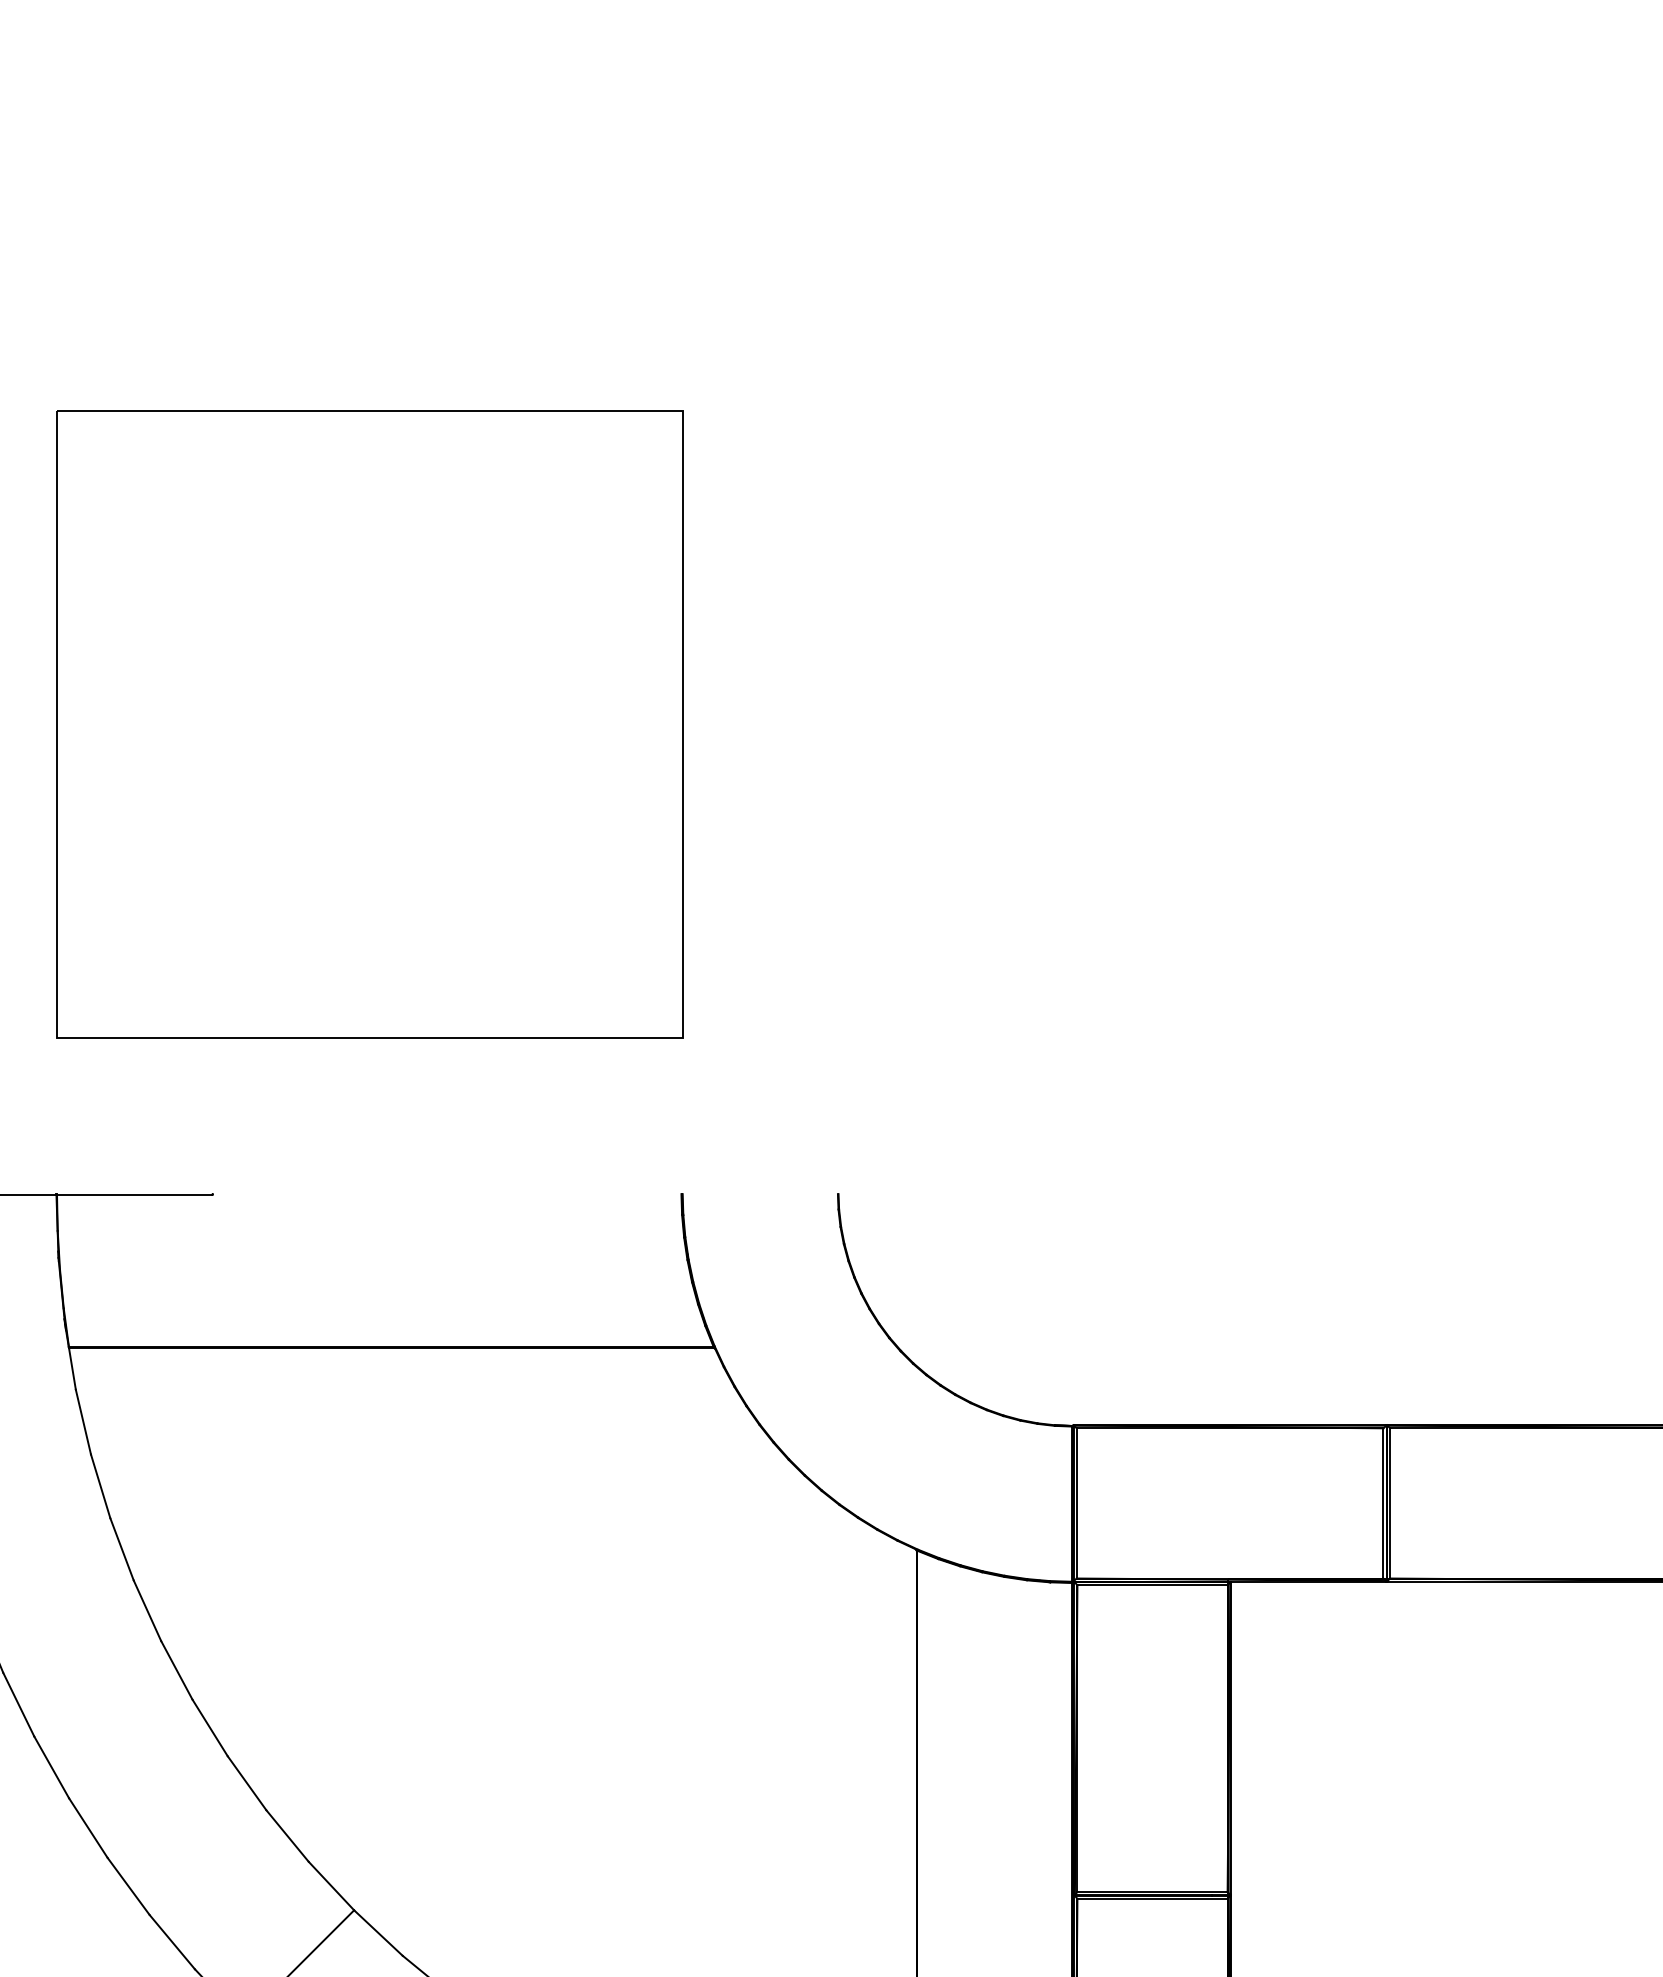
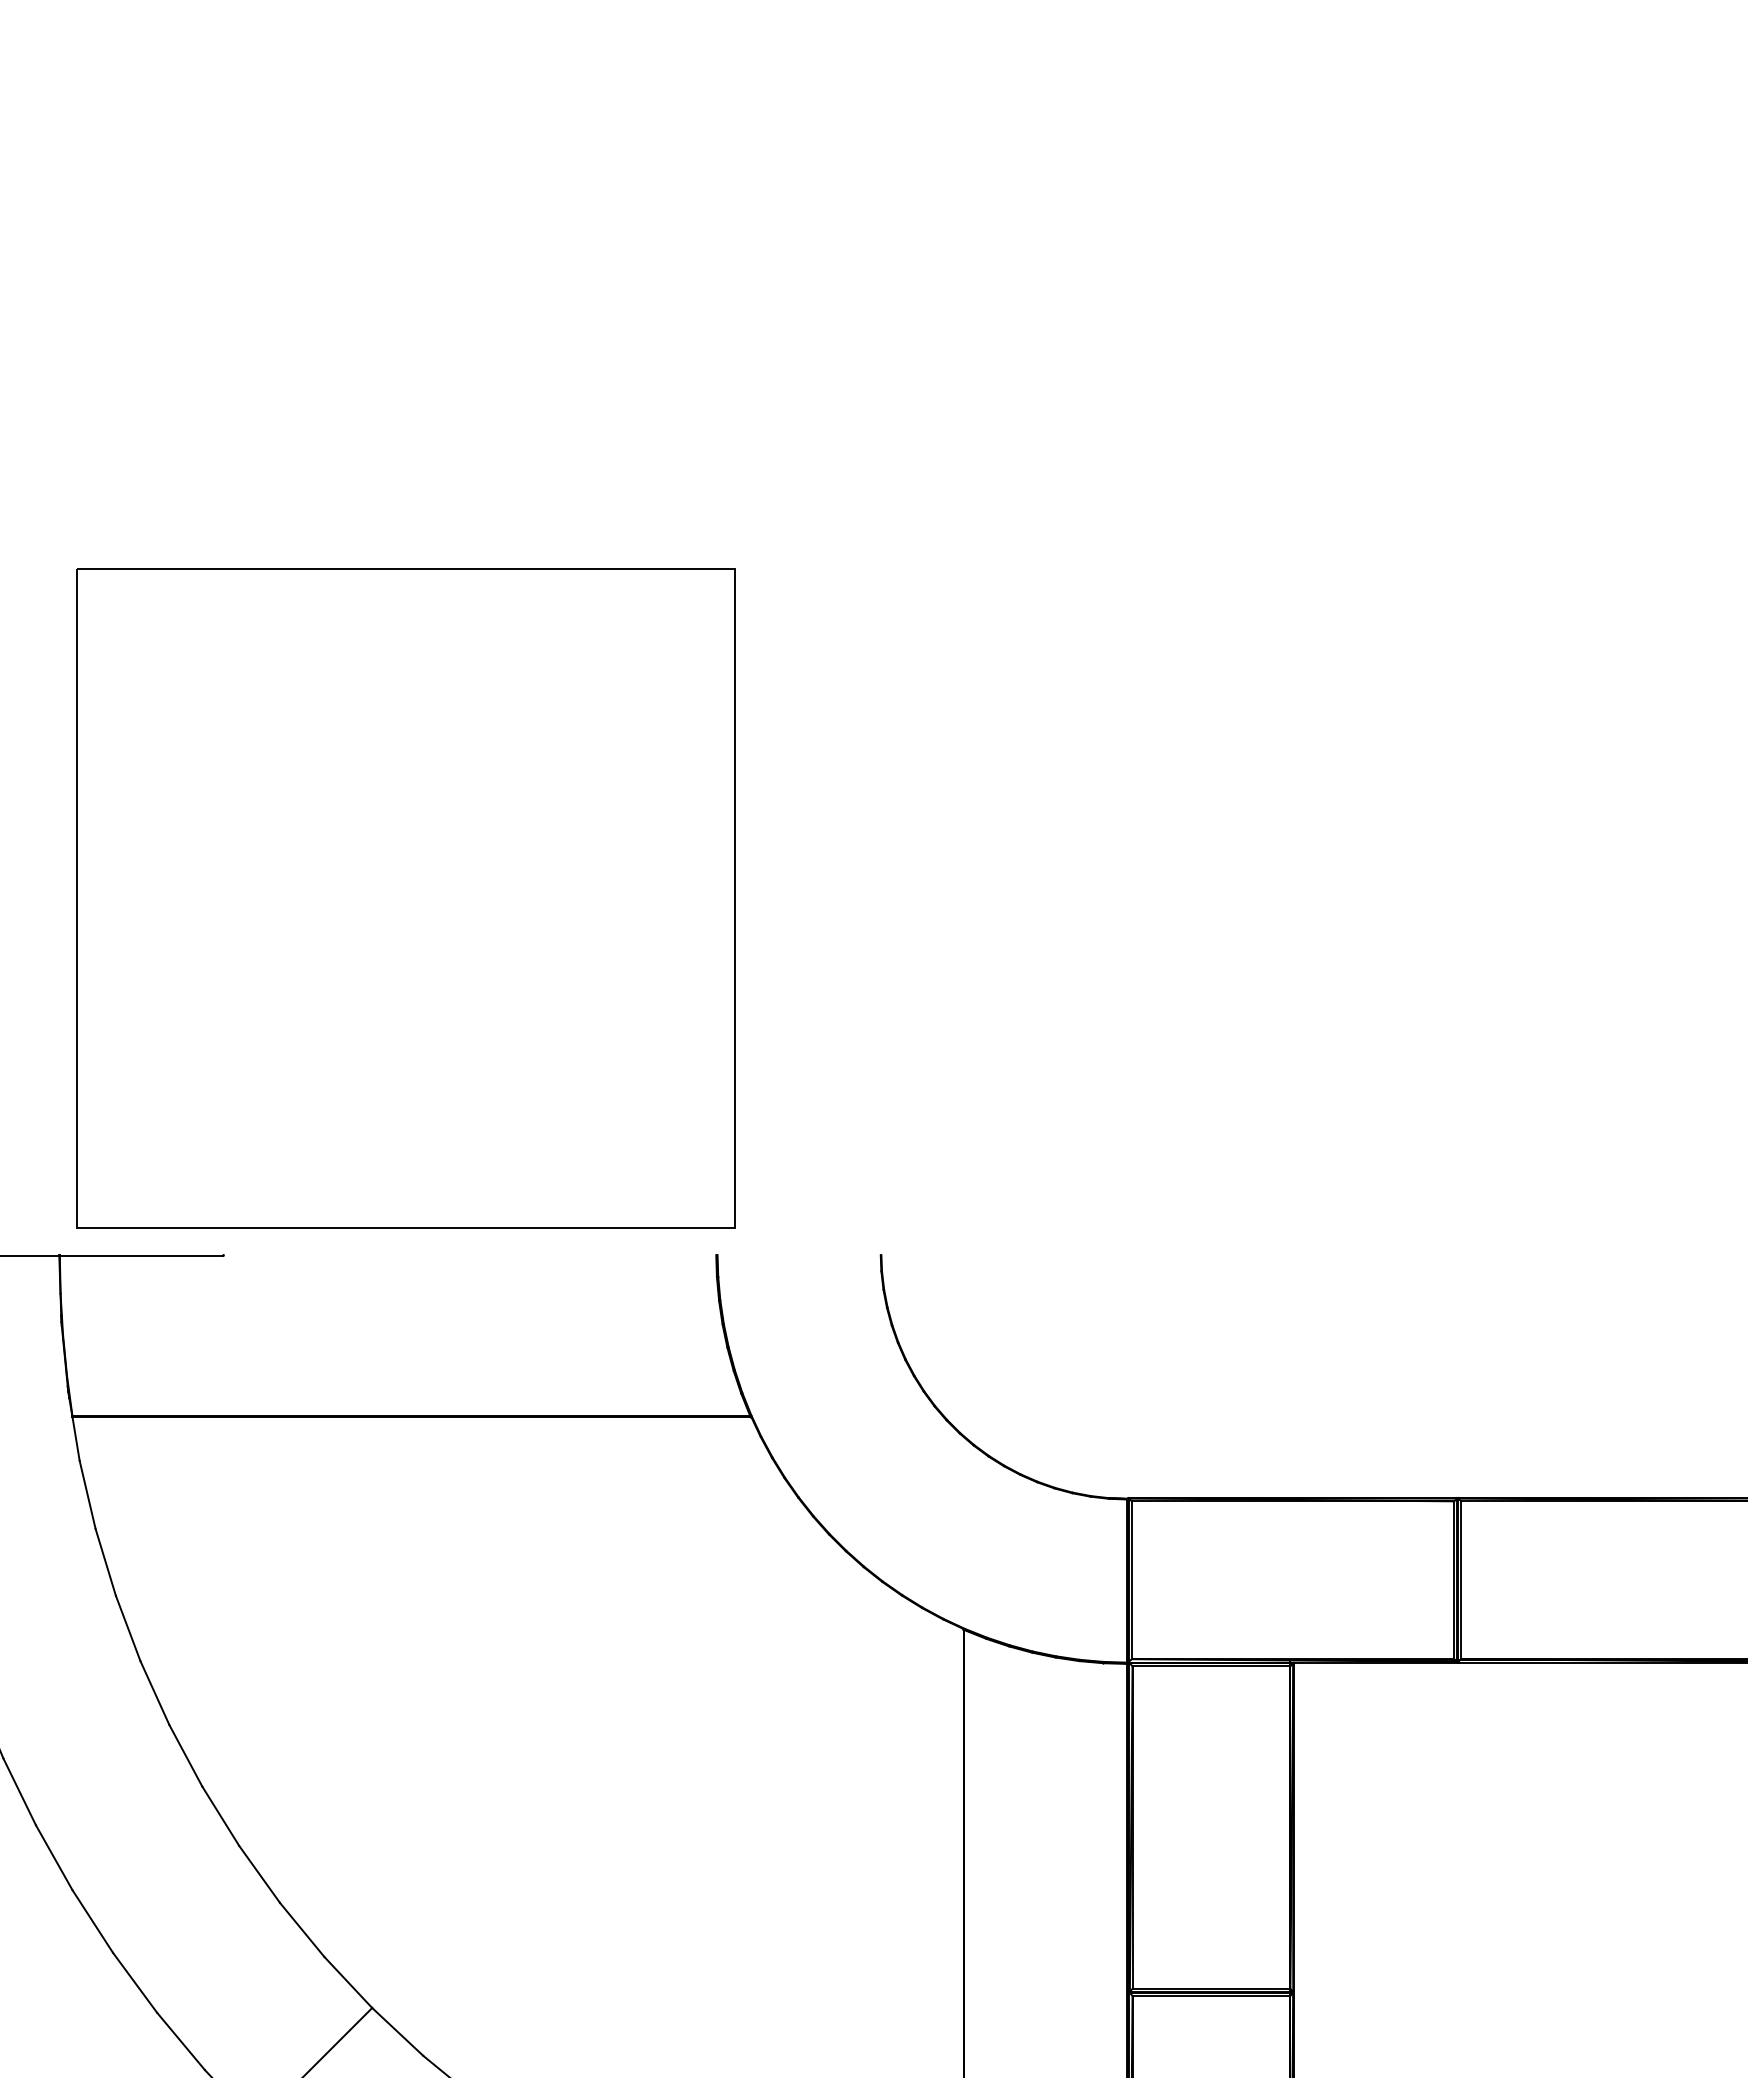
part: (369, 724) -> (405, 898), moved

